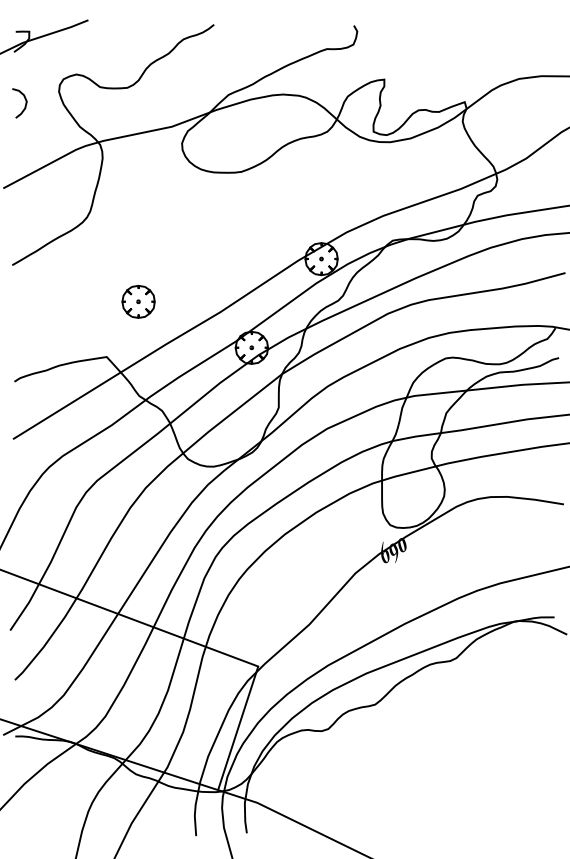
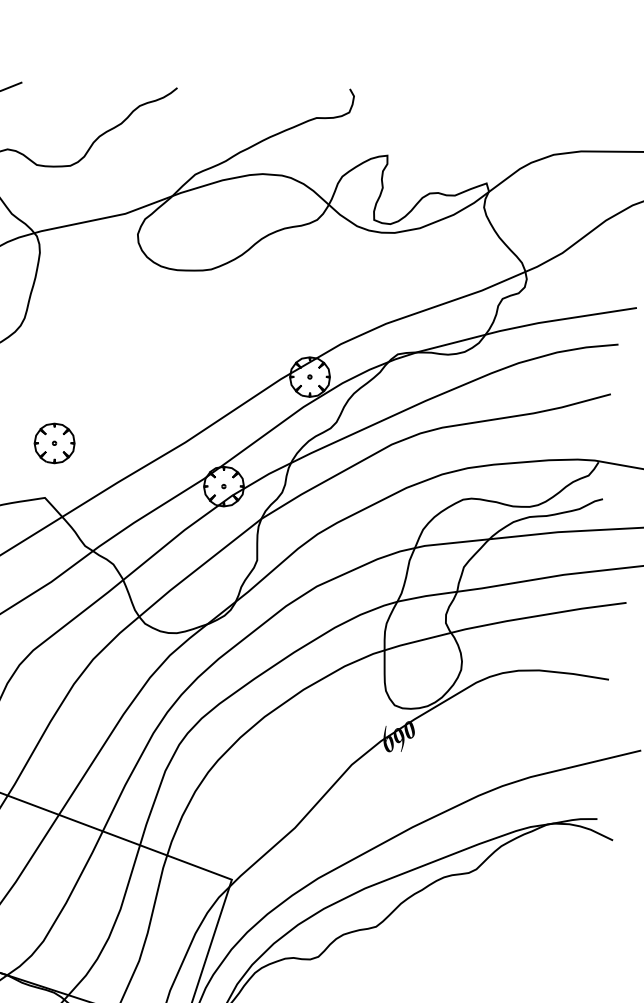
part: (138, 301) -> (54, 442), moved

